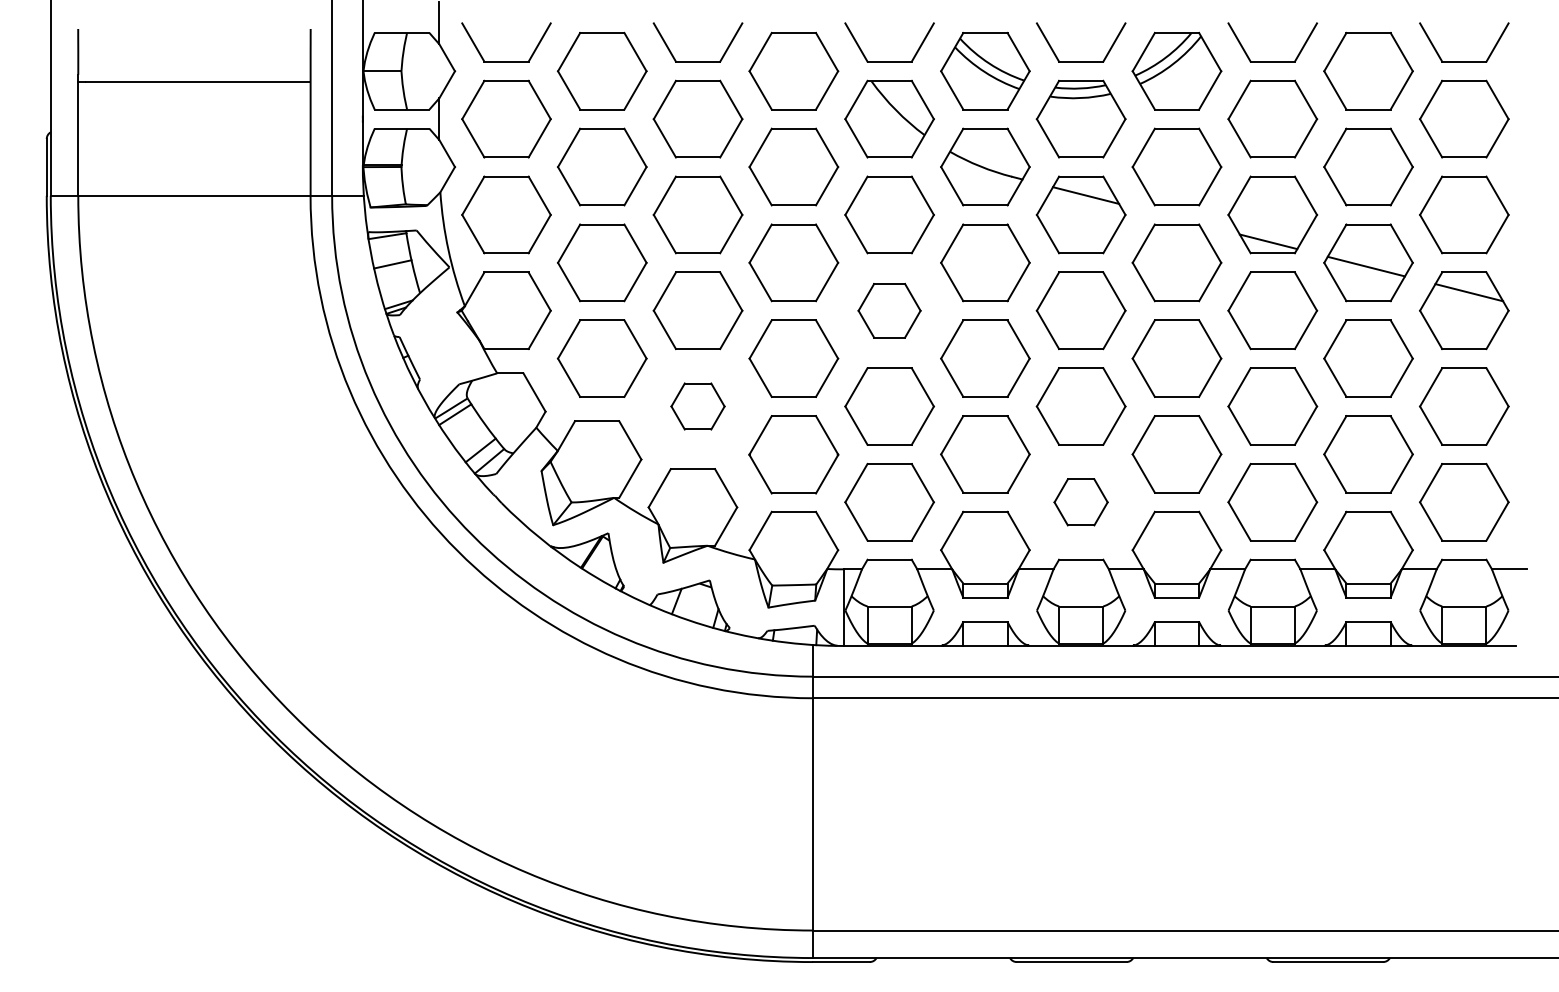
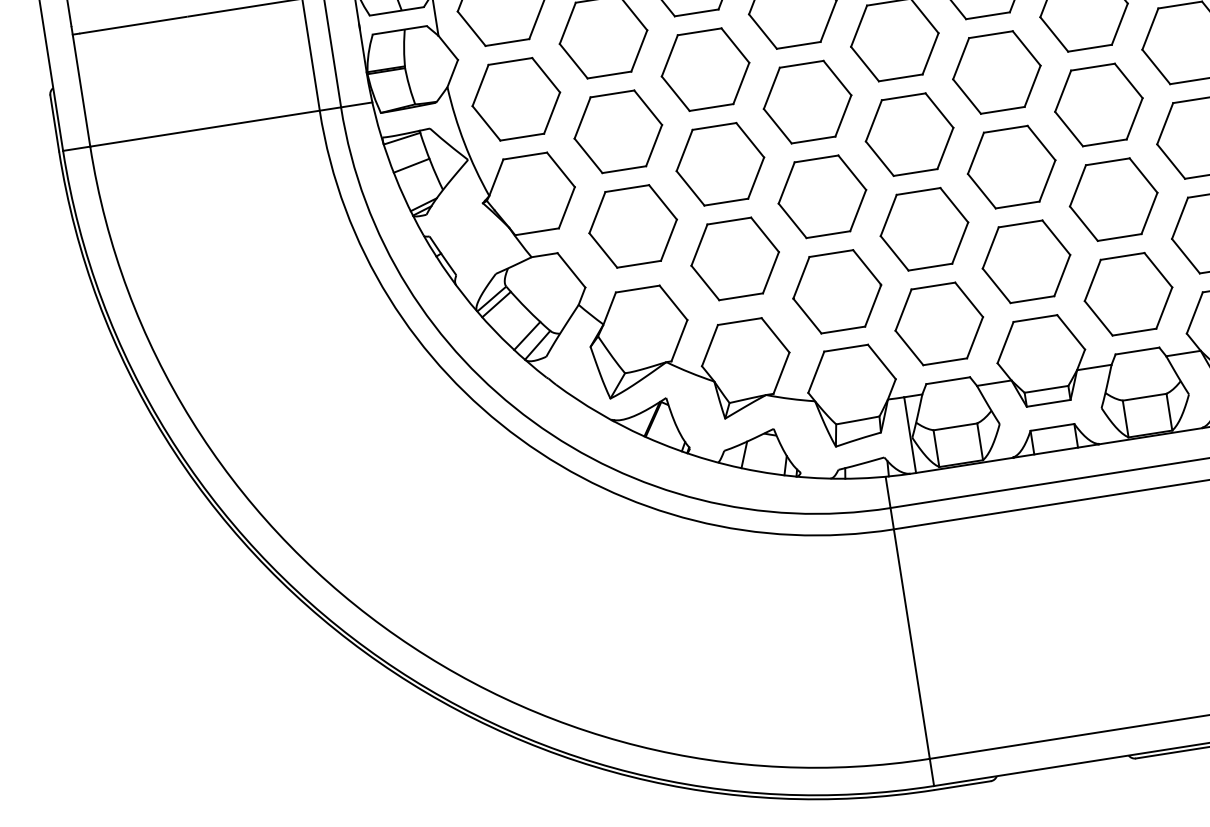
part: (889, 310) -> (909, 134), size x1.43
part: (697, 406) -> (734, 259), size x1.67
part: (1080, 502) -> (1127, 294), size x1.67

